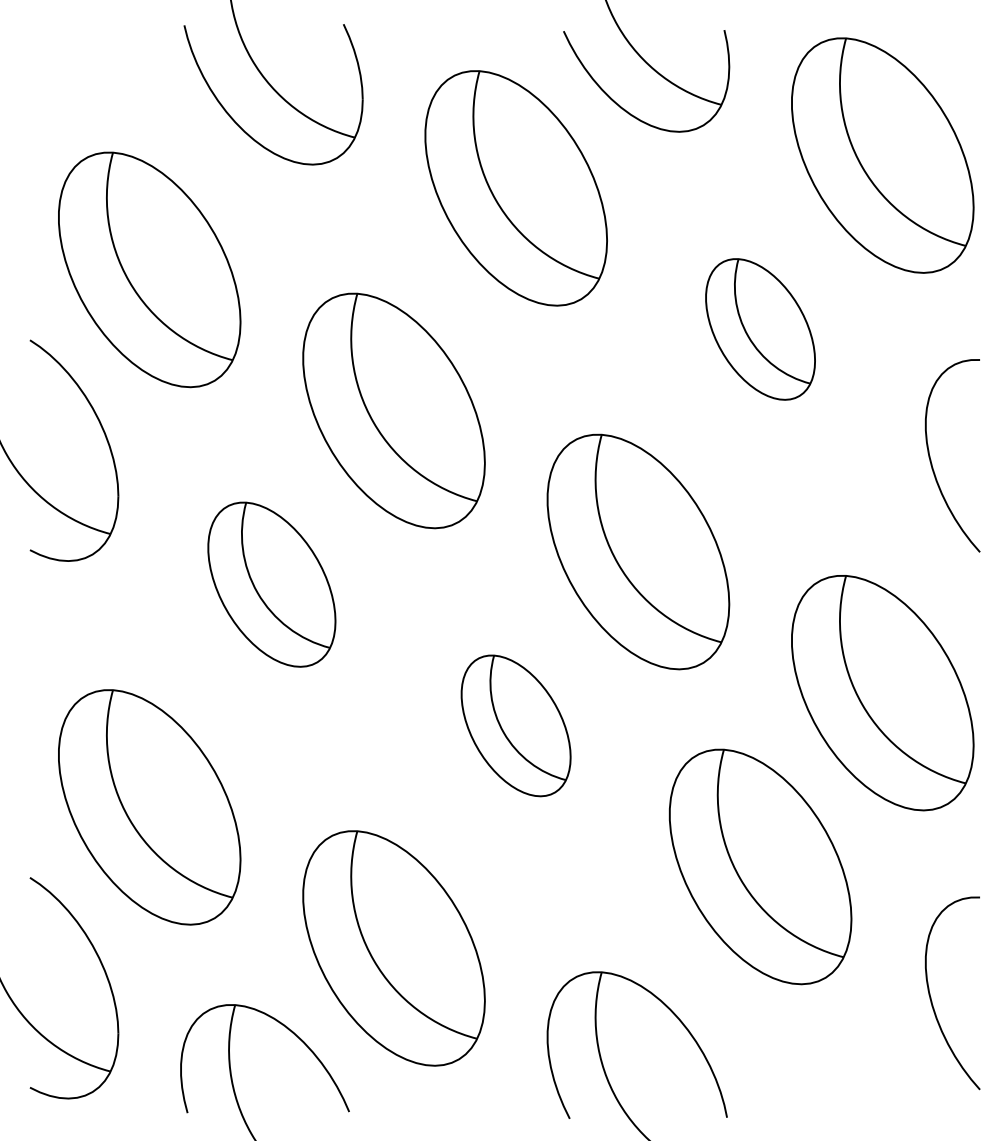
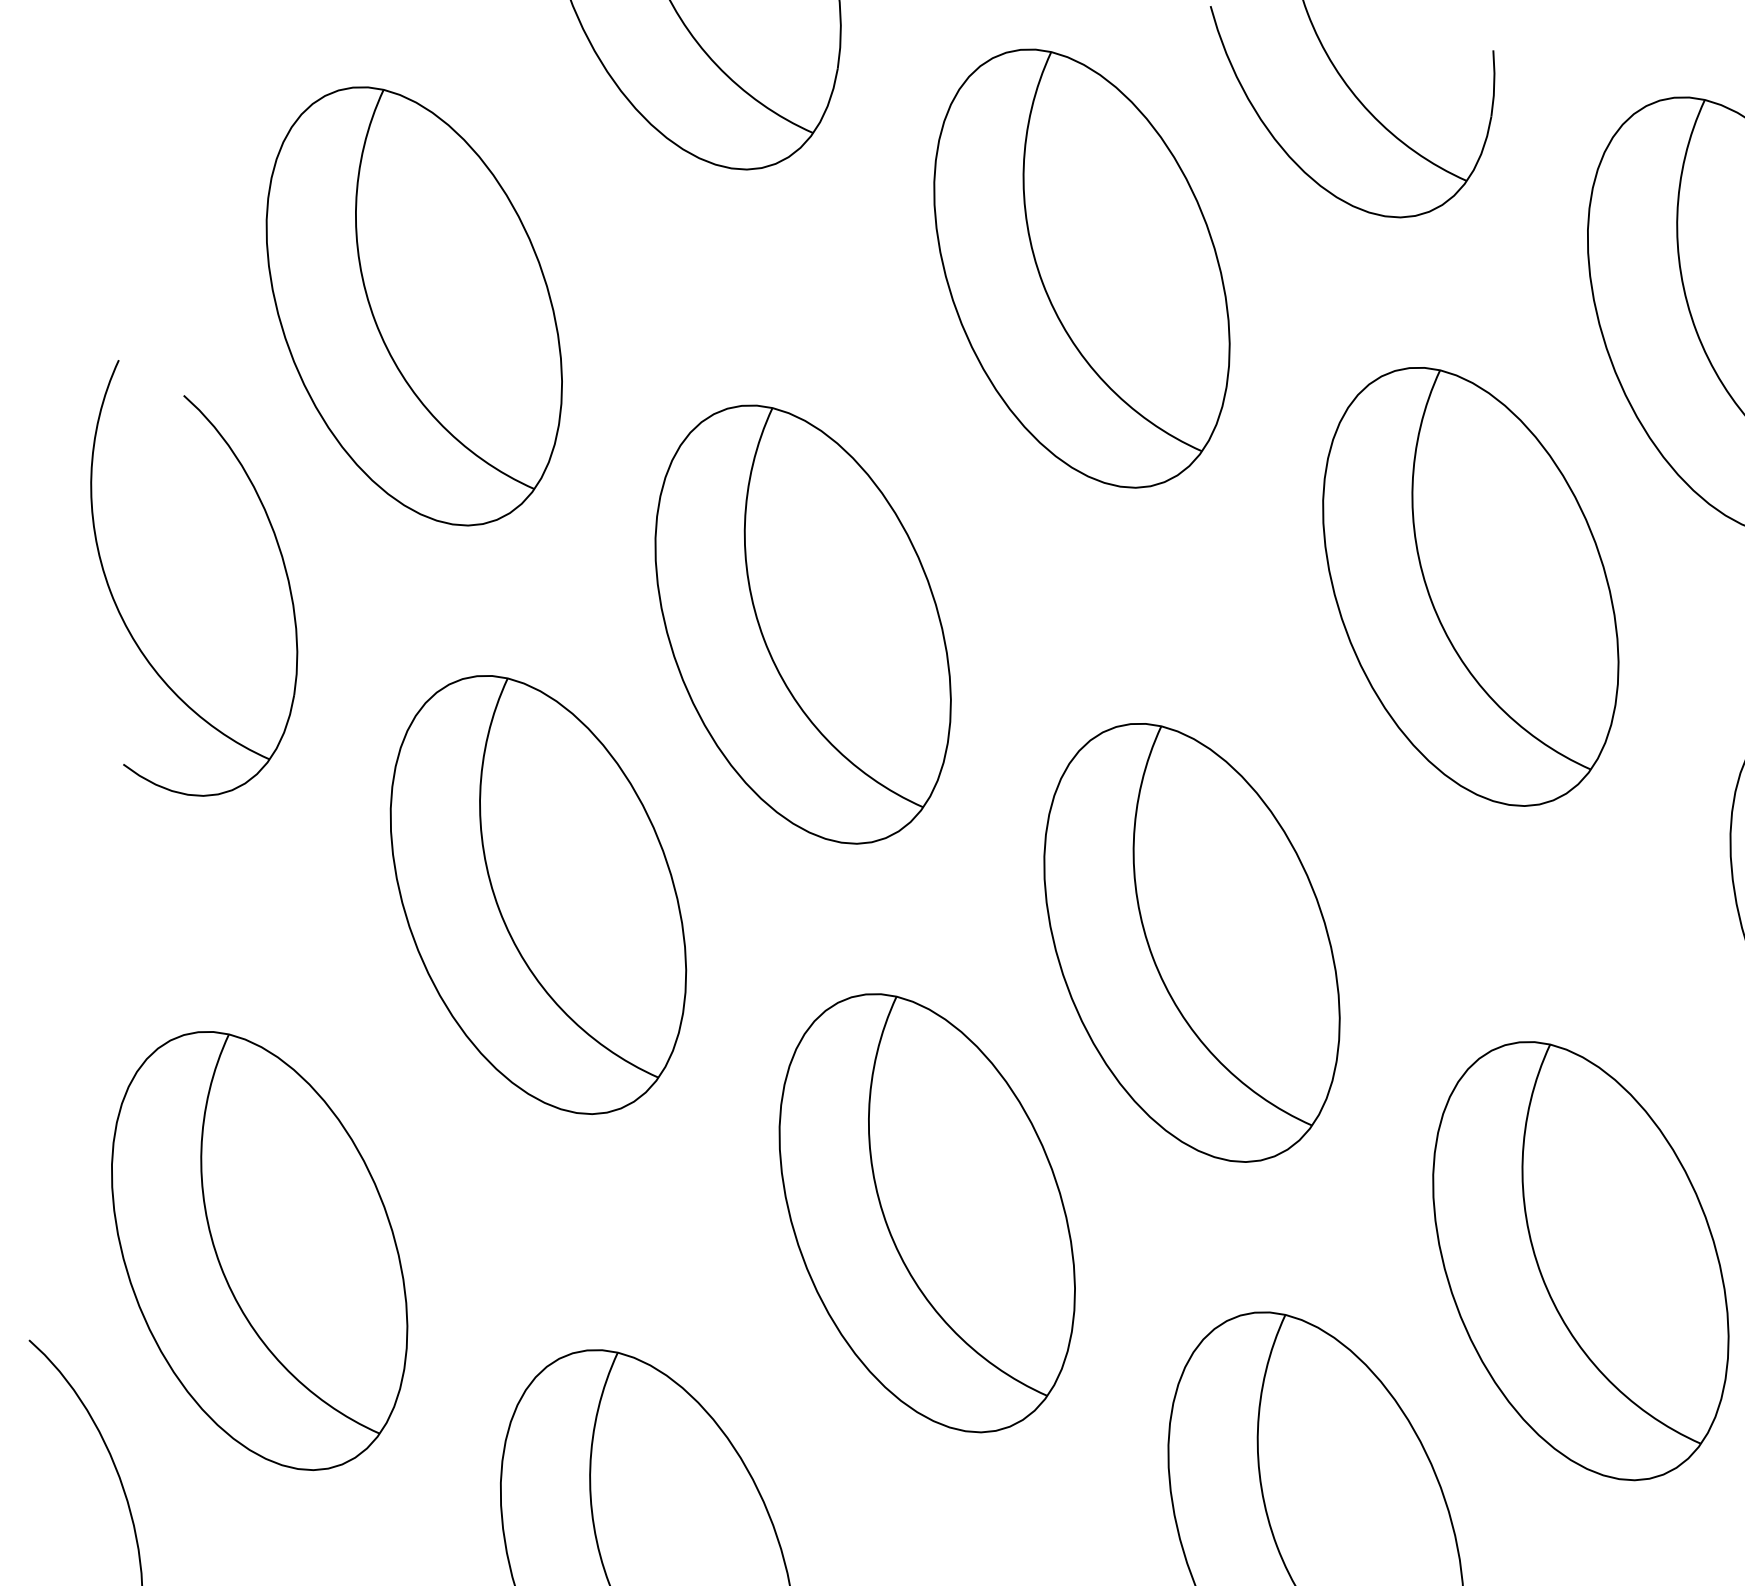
part: (760, 329) -> (1470, 586), size x1.67
part: (271, 584) -> (537, 894), size x1.43
part: (515, 725) -> (926, 1212), size x1.67

